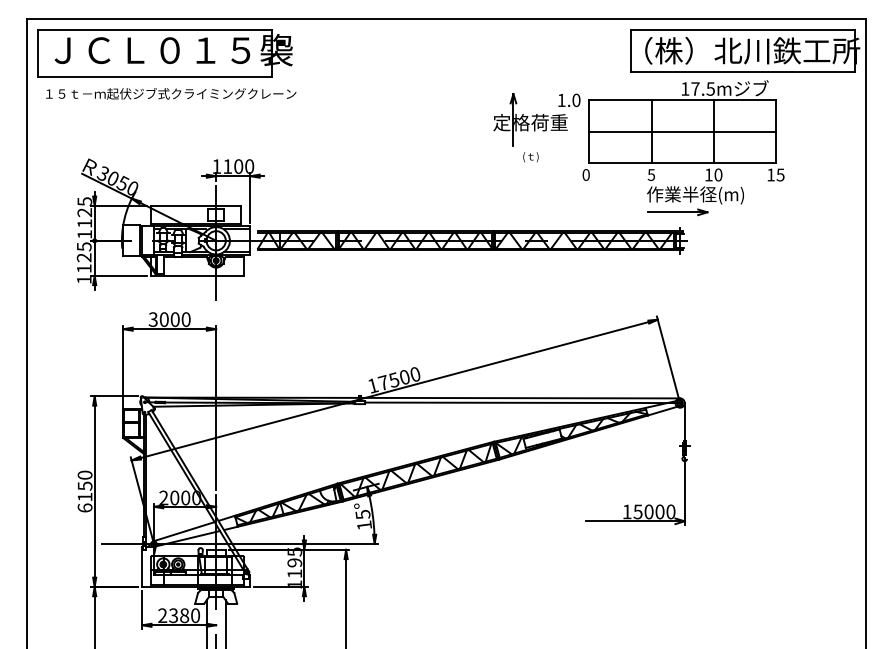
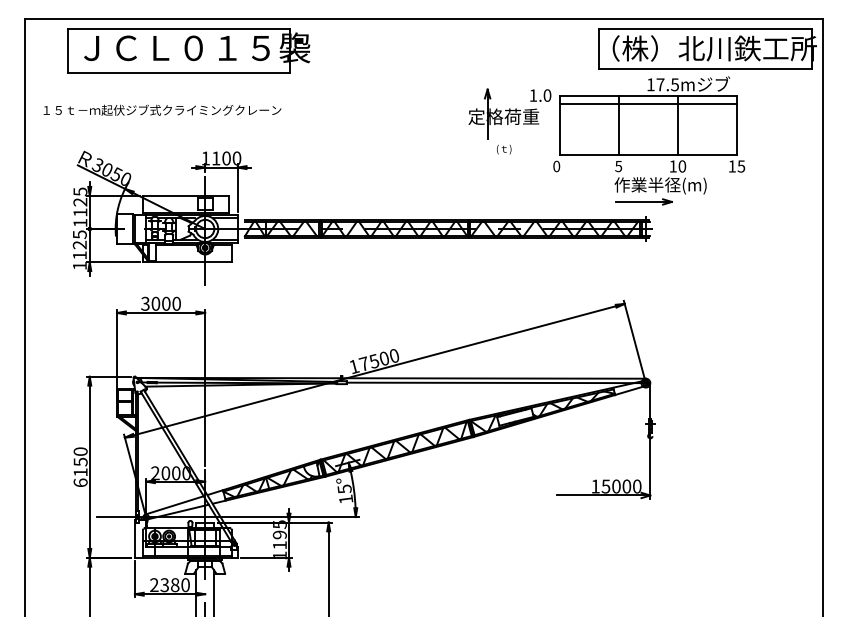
part: (164, 53) -> (188, 51), moved
text: (171, 93) -> (162, 109), moved
line: (682, 131) -> (648, 104), moved

